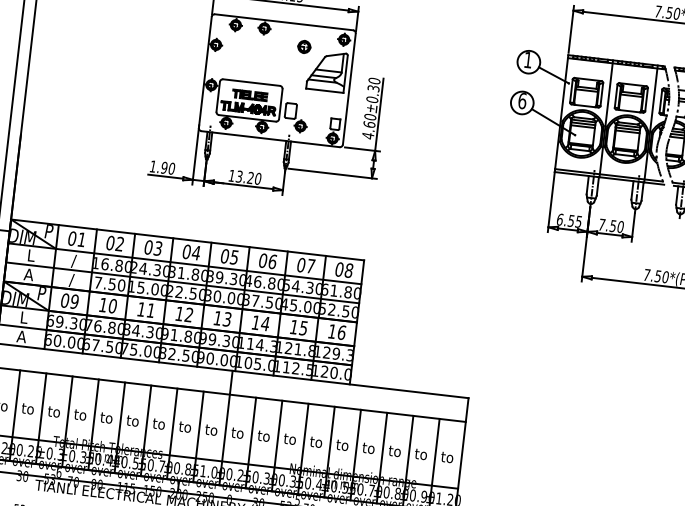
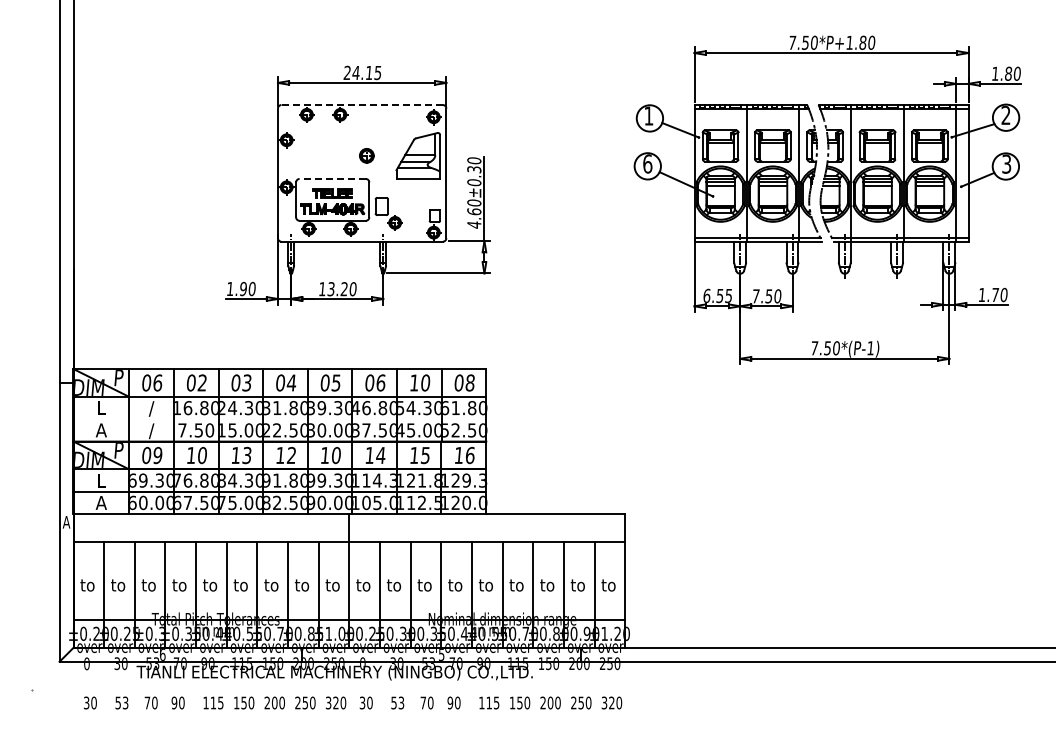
line: (284, 22) -> (362, 105), solid -> dashed
part: (304, 46) -> (366, 155), moved
line: (251, 82) -> (332, 178), solid -> dashed
text: (81, 239) -> (157, 382), 01 -> 06
text: (306, 265) -> (420, 382), 07 -> 10
line: (182, 283) -> (279, 419), removed
text: (150, 310) -> (246, 455), 11 -> 13
text: (226, 319) -> (335, 455), 13 -> 10

